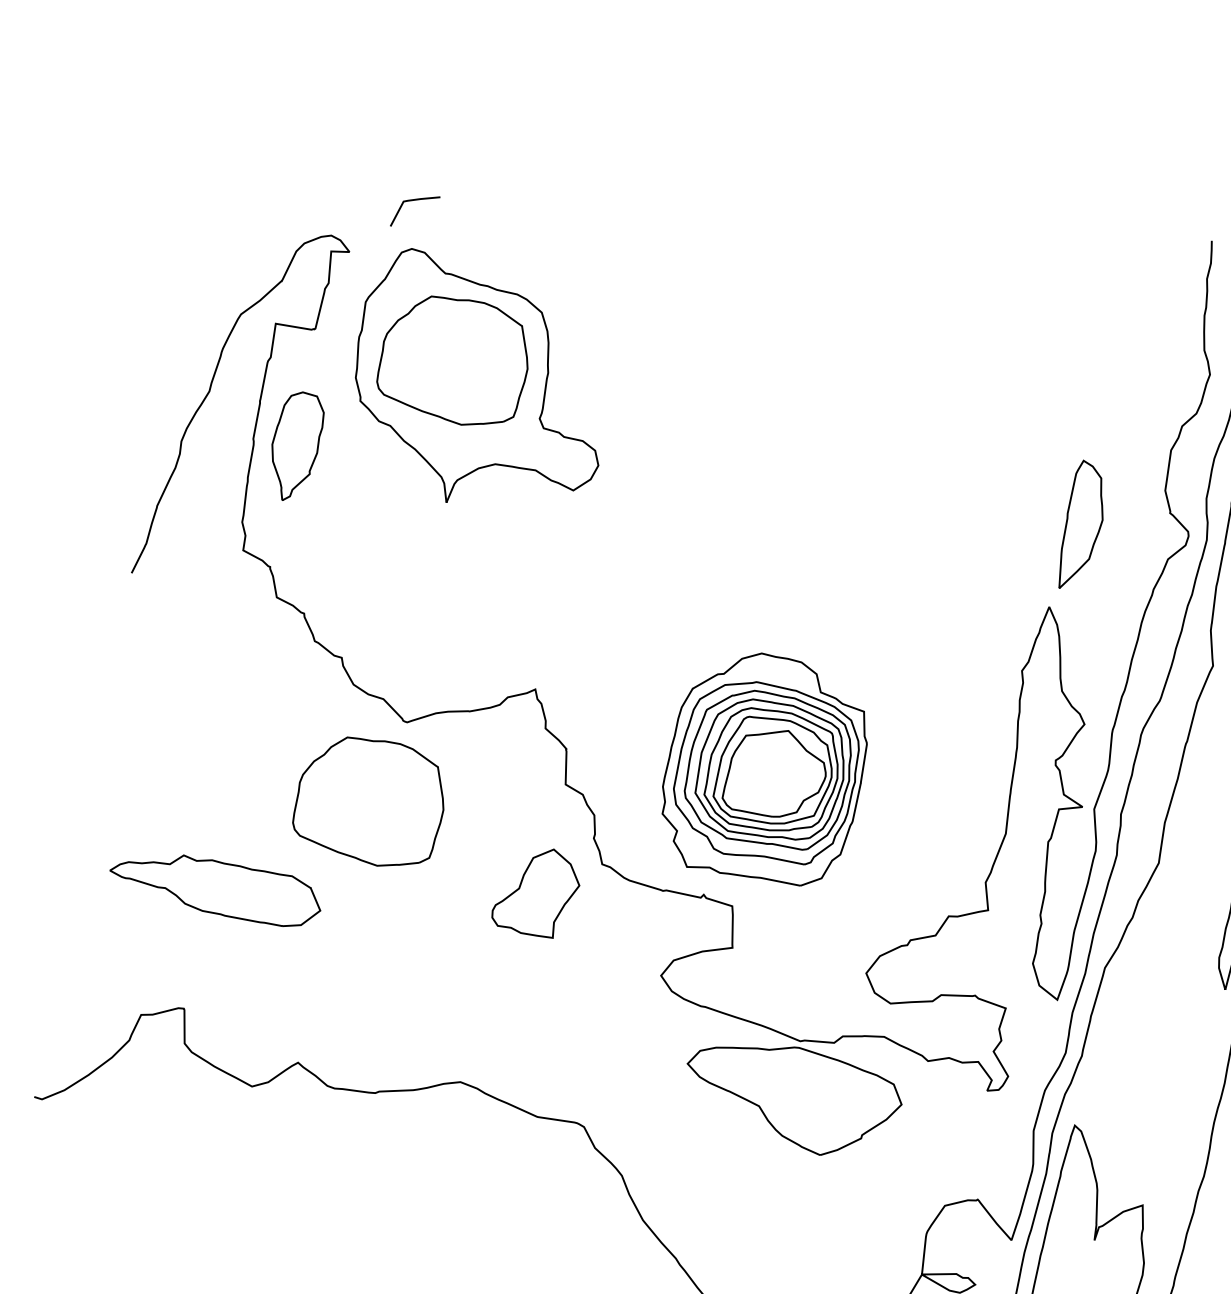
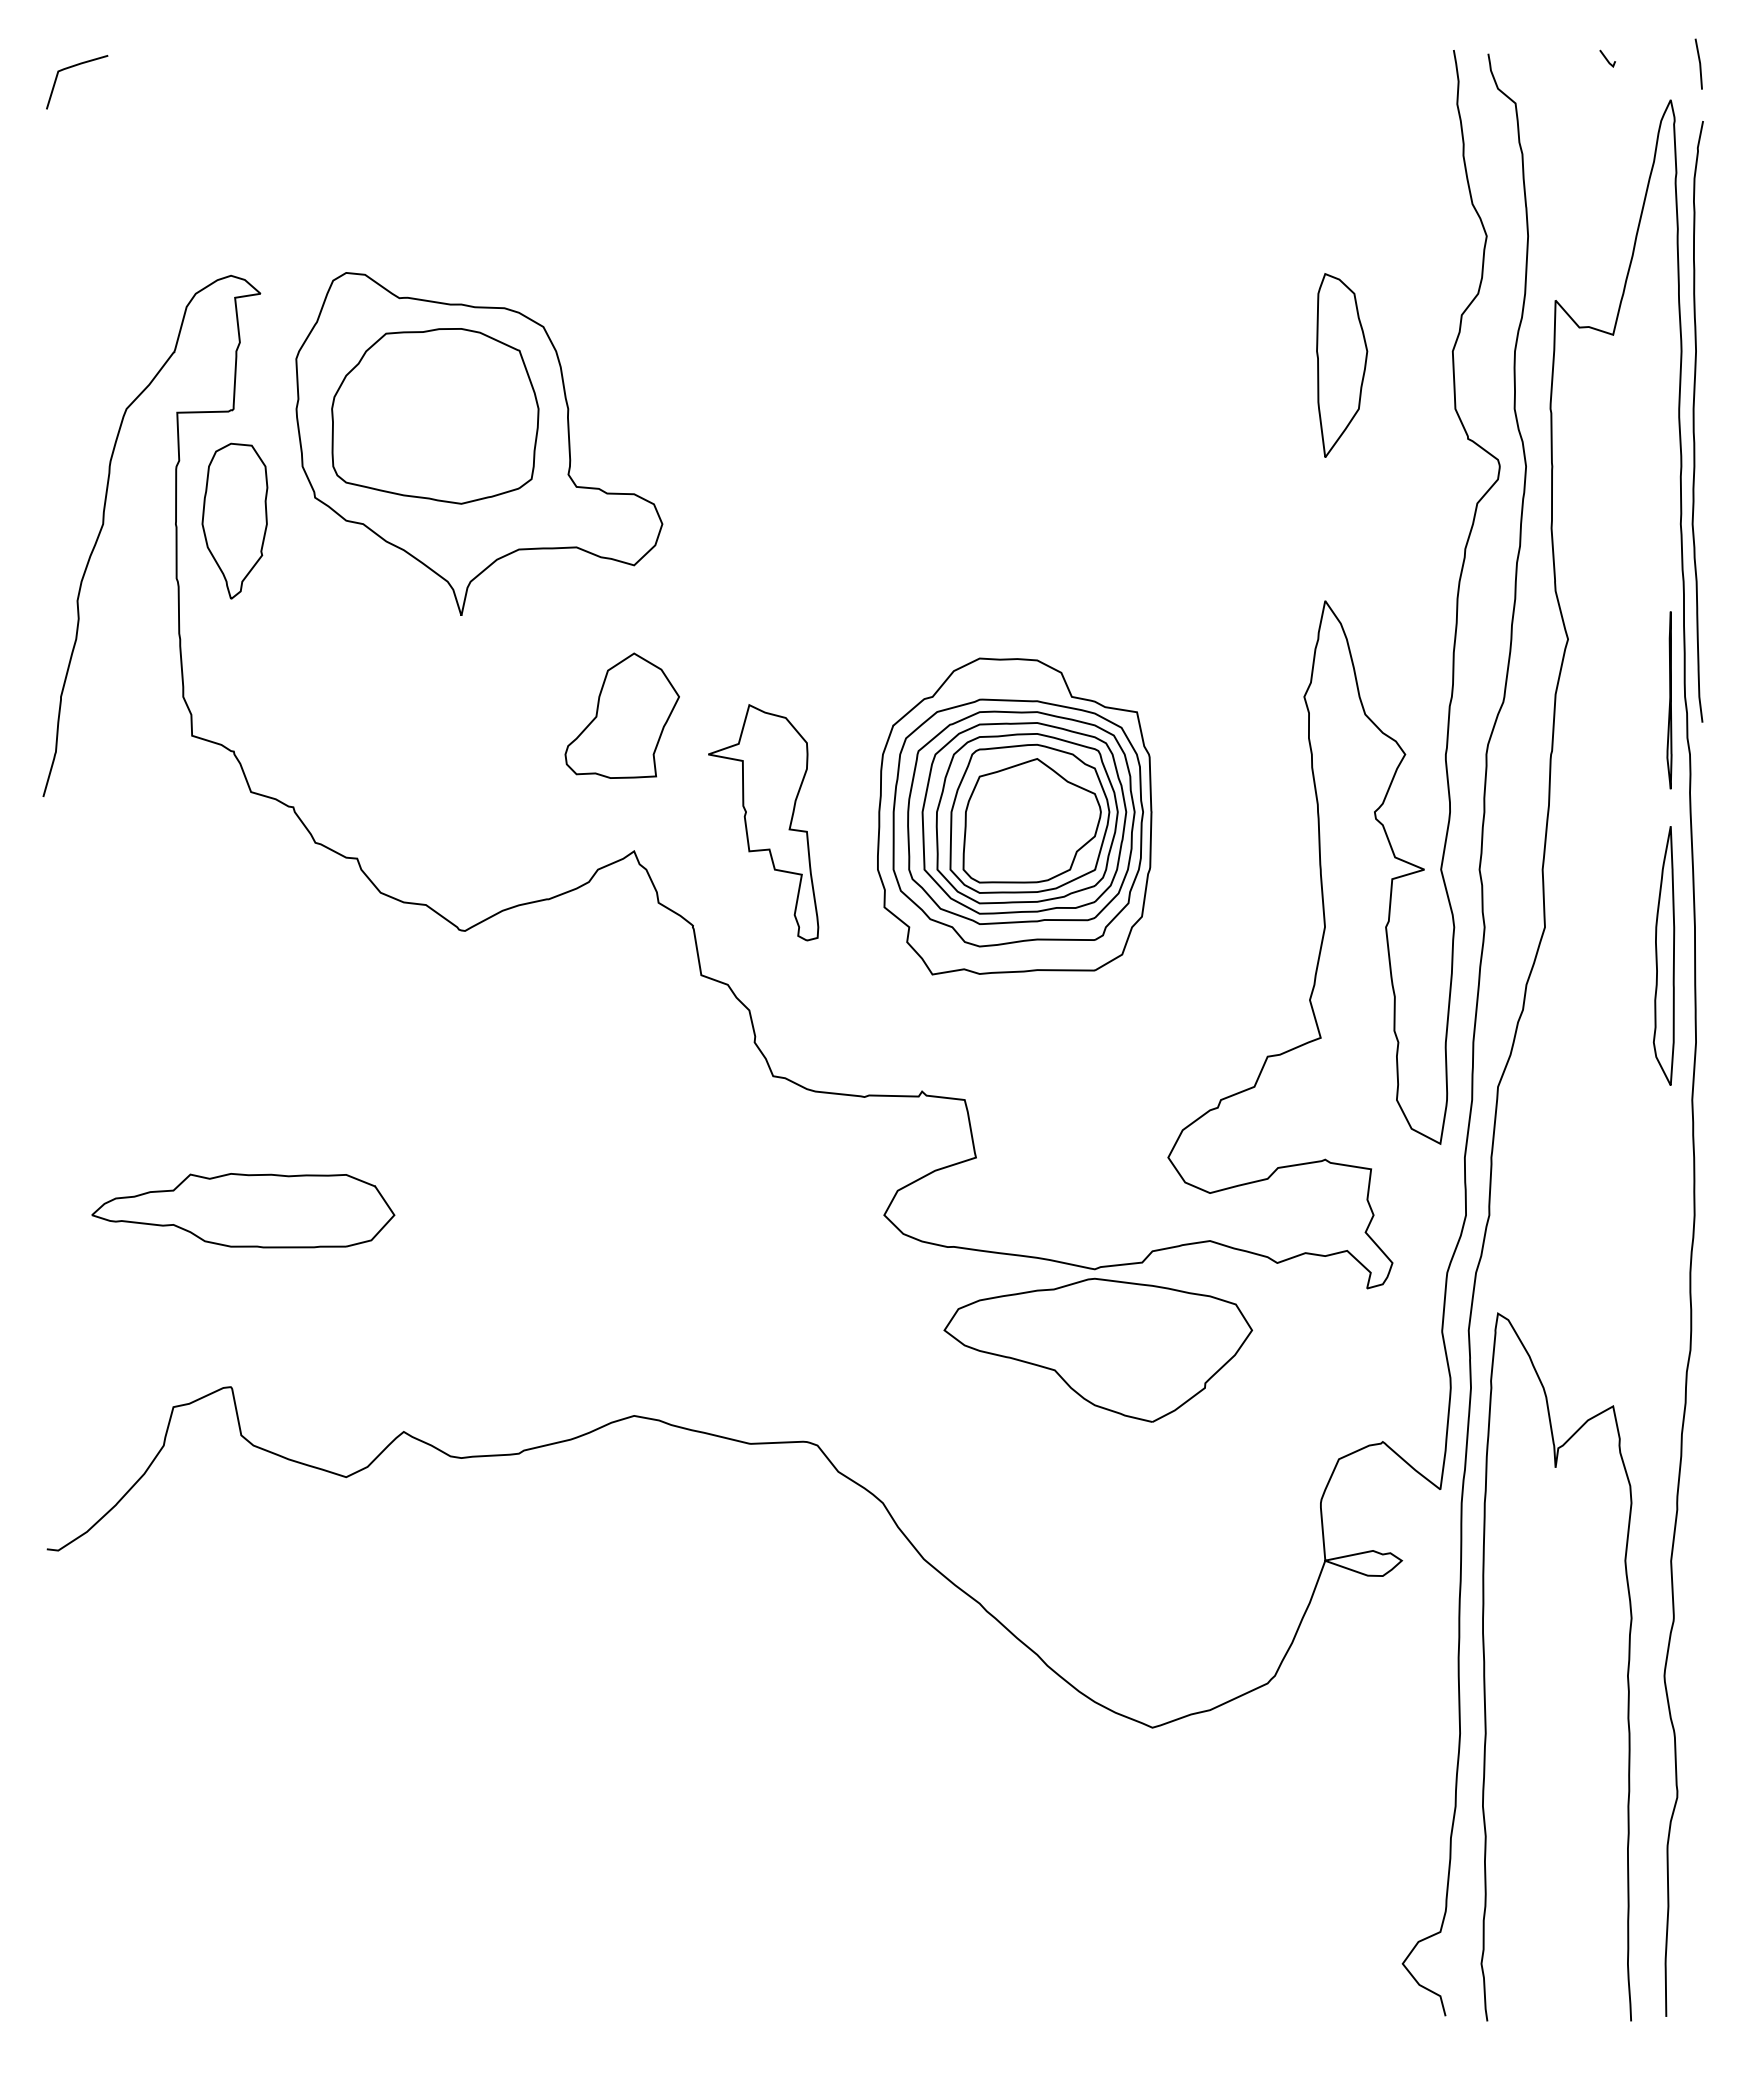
line: (414, 200) -> (72, 67), moved
part: (295, 446) -> (234, 520), moved
part: (1083, 526) -> (1342, 365), moved
part: (629, 686) -> (763, 822), added
part: (765, 767) -> (1014, 816), moved
part: (370, 801) -> (435, 1050), removed
part: (536, 890) -> (621, 715), moved

